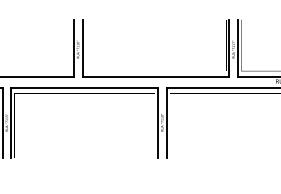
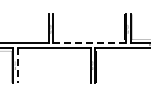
line: (157, 76) -> (90, 42), solid -> dashed
line: (11, 124) -> (17, 66), solid -> dashed

